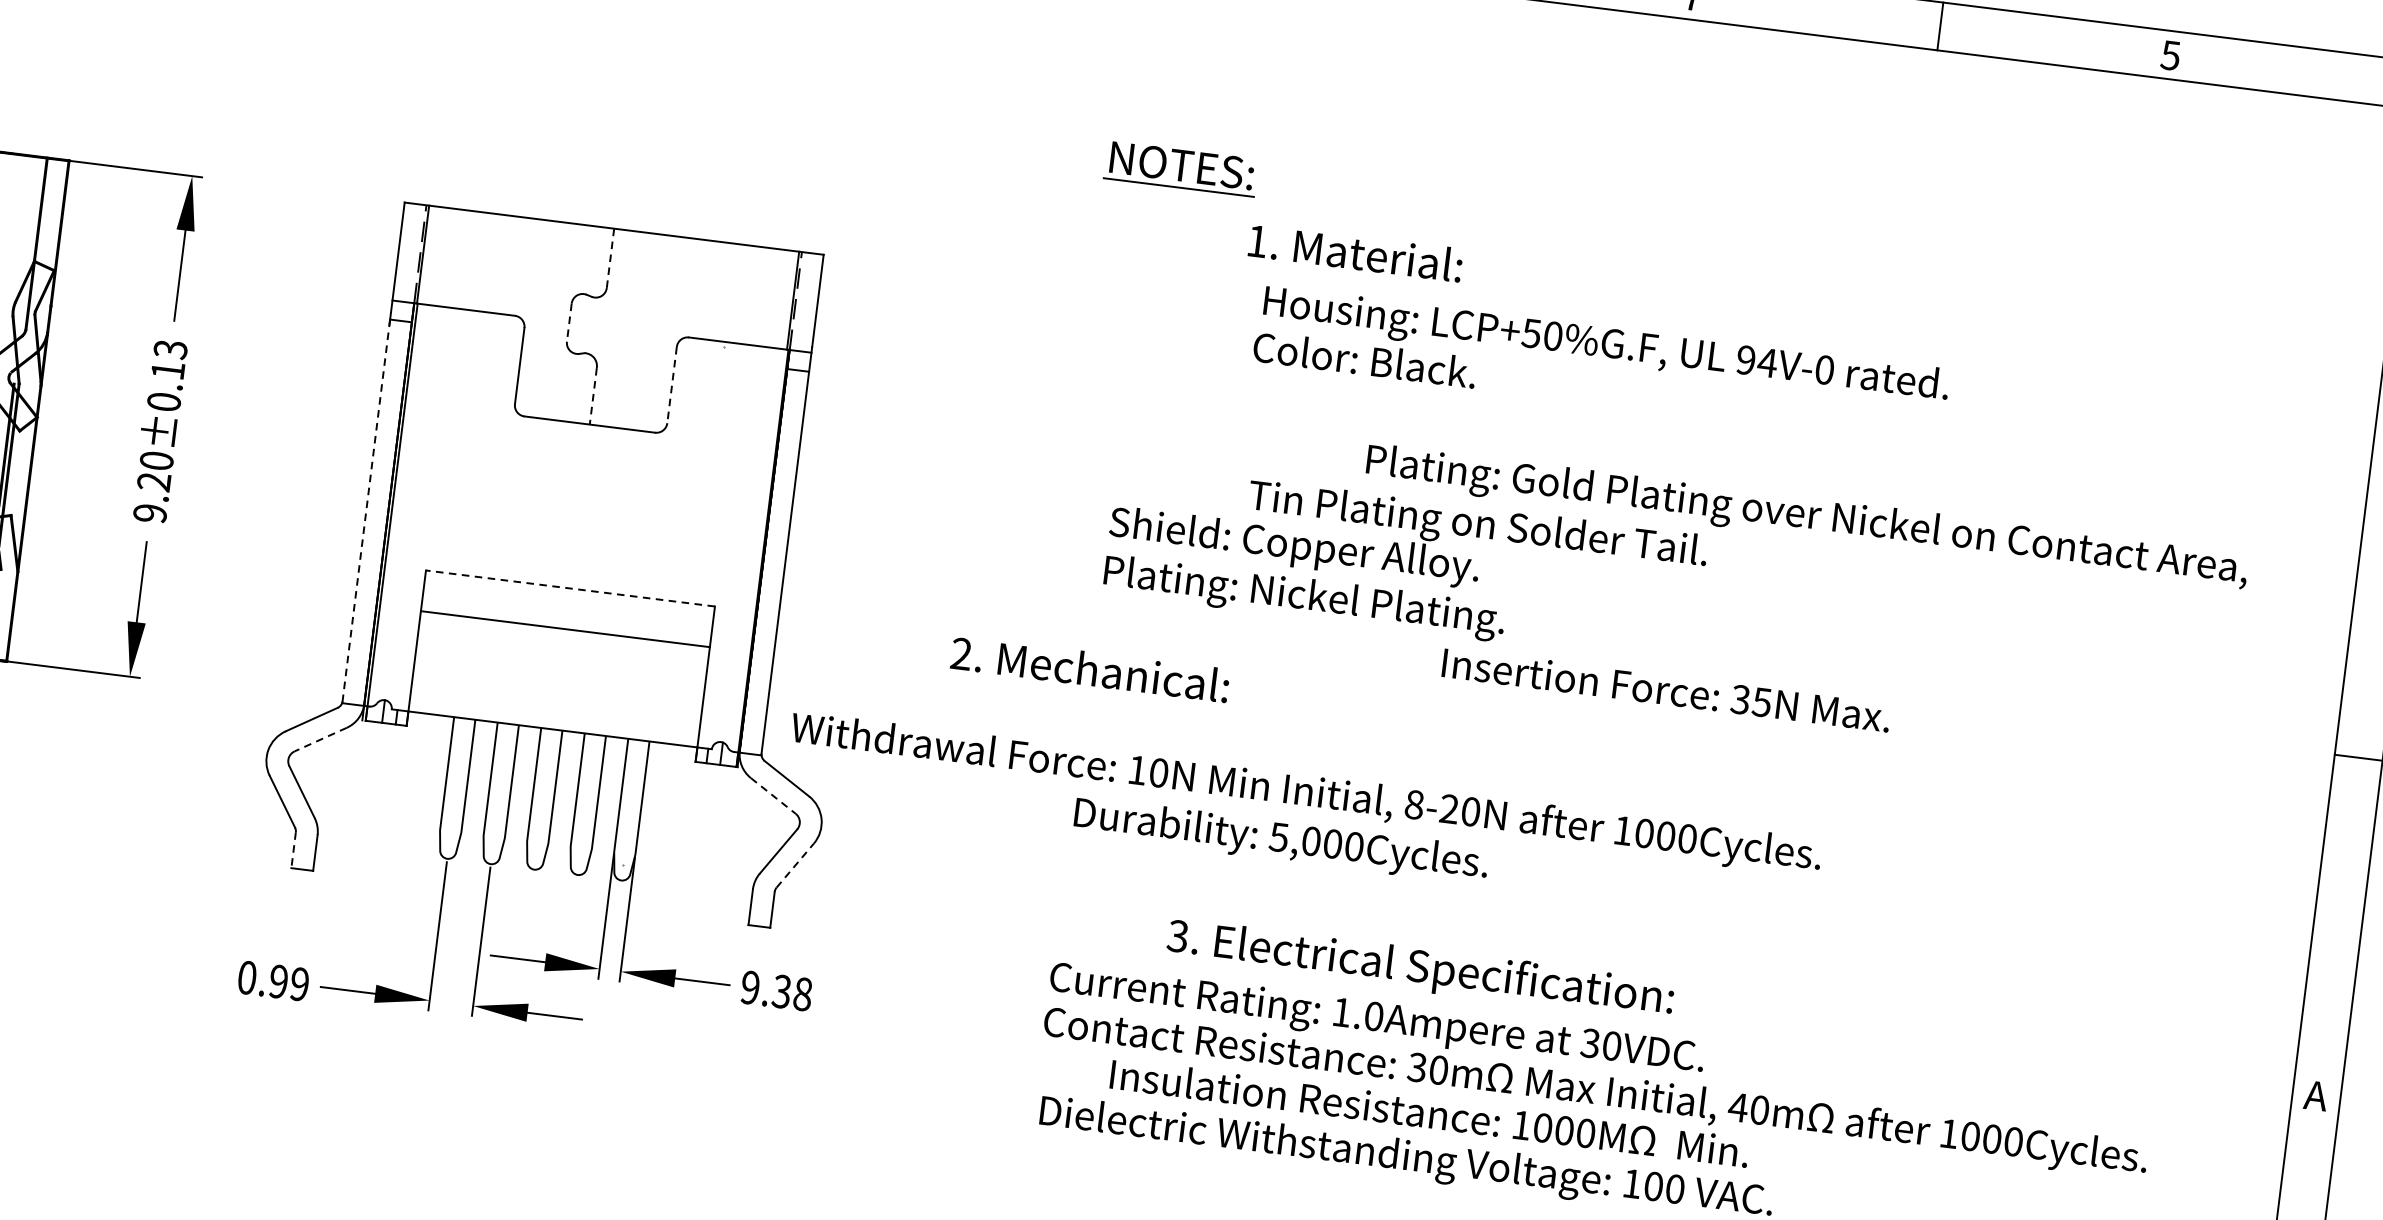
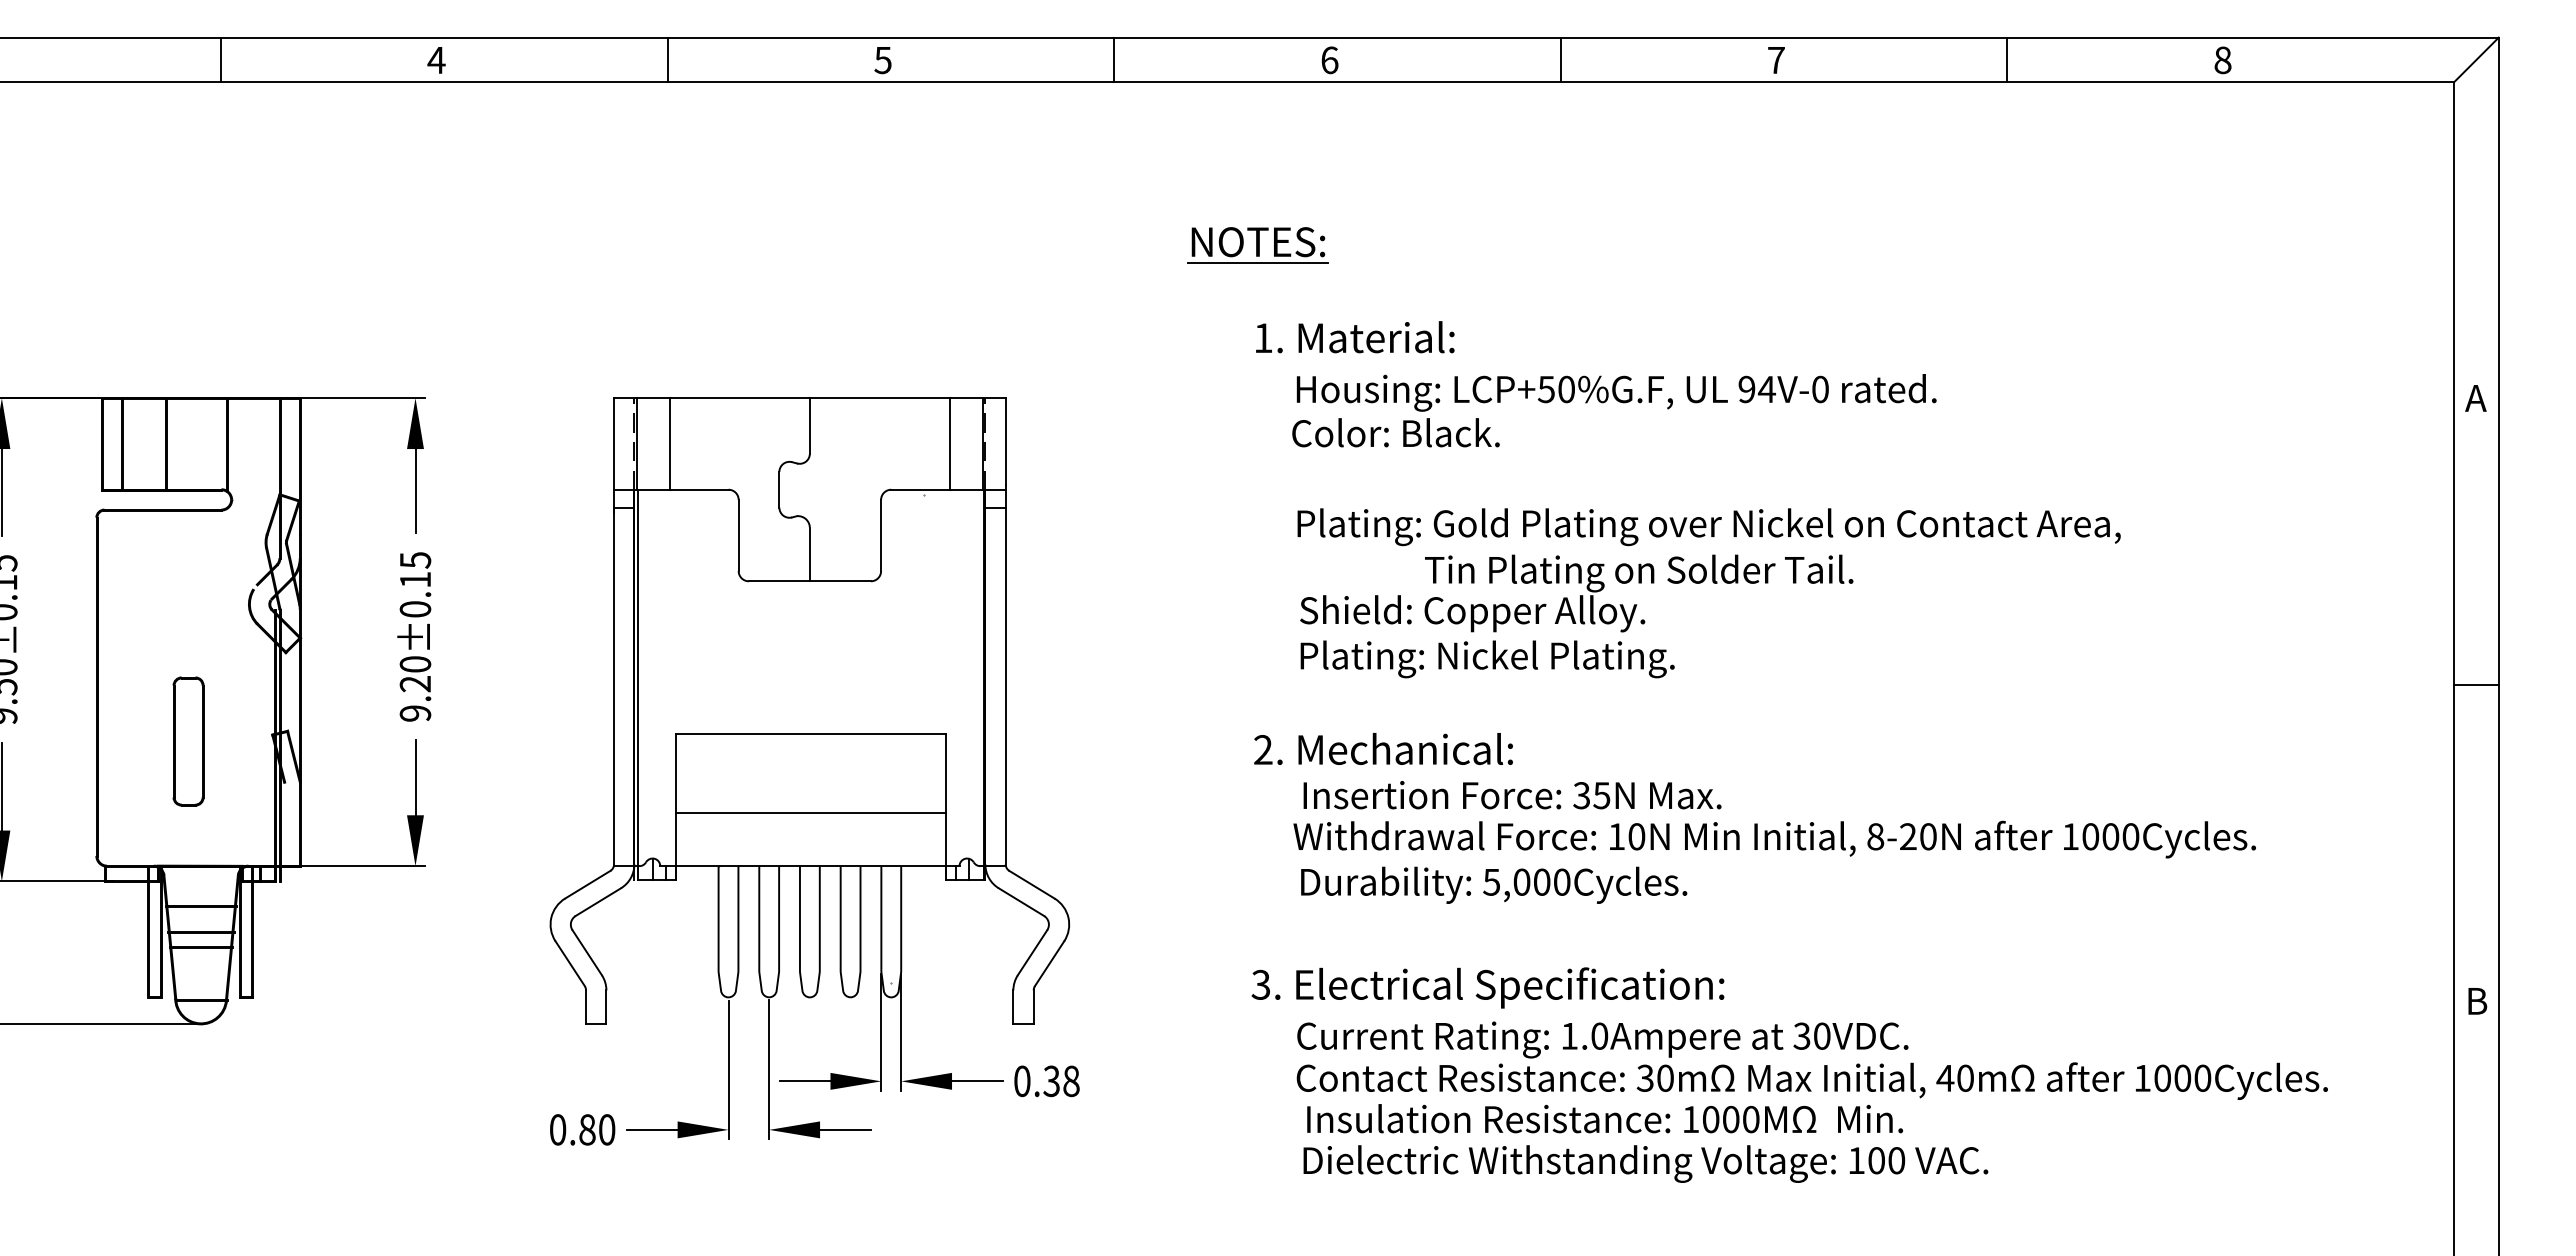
text: (2170, 55) -> (2222, 60), 5 -> 8
part: (1180, 169) -> (1257, 245), moved
text: (1355, 252) -> (1355, 337), moved
line: (610, 257) -> (809, 425), dashed -> solid
line: (459, 258) -> (670, 443), added
line: (757, 295) -> (949, 443), added
line: (569, 322) -> (779, 489), dashed -> solid
text: (169, 349) -> (414, 560), 9.20±0.13 -> 9.20±0.15
text: (1601, 365) -> (1614, 410), moved
line: (672, 385) -> (881, 535), dashed -> solid
line: (592, 396) -> (809, 555), dashed -> solid
line: (366, 512) -> (614, 687), dashed -> solid
text: (1806, 517) -> (1708, 527), moved
line: (570, 588) -> (810, 734), dashed -> solid
line: (564, 629) -> (810, 813), moved
text: (1090, 668) -> (1383, 748), moved
text: (1666, 690) -> (1512, 795), moved
line: (320, 740) -> (598, 902), dashed -> solid
text: (1305, 794) -> (1774, 839), moved
line: (773, 796) -> (1021, 902), dashed -> solid
line: (294, 850) -> (586, 1007), dashed -> solid
line: (795, 865) -> (1049, 963), dashed -> solid
text: (1419, 969) -> (1487, 987), moved
text: (289, 982) -> (597, 1129), 0.99 -> 0.80
text: (750, 987) -> (1022, 1081), 9.38 -> 0.38
text: (2316, 1096) -> (2476, 1001), A -> B
text: (1430, 1112) -> (1605, 1118), moved

